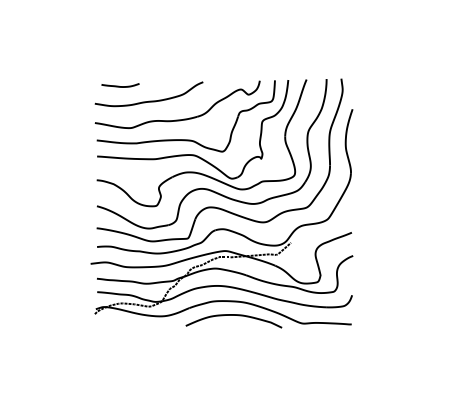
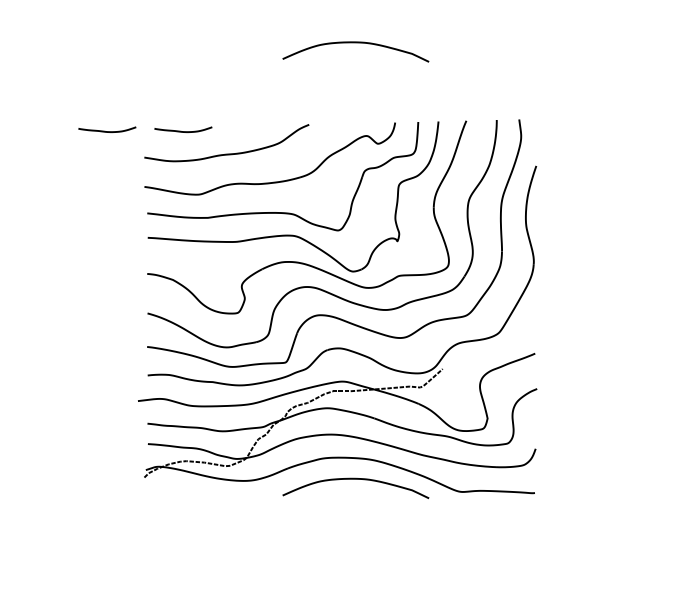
curve: (233, 28) -> (355, 43), added
curve: (69, 85) -> (105, 129), added

